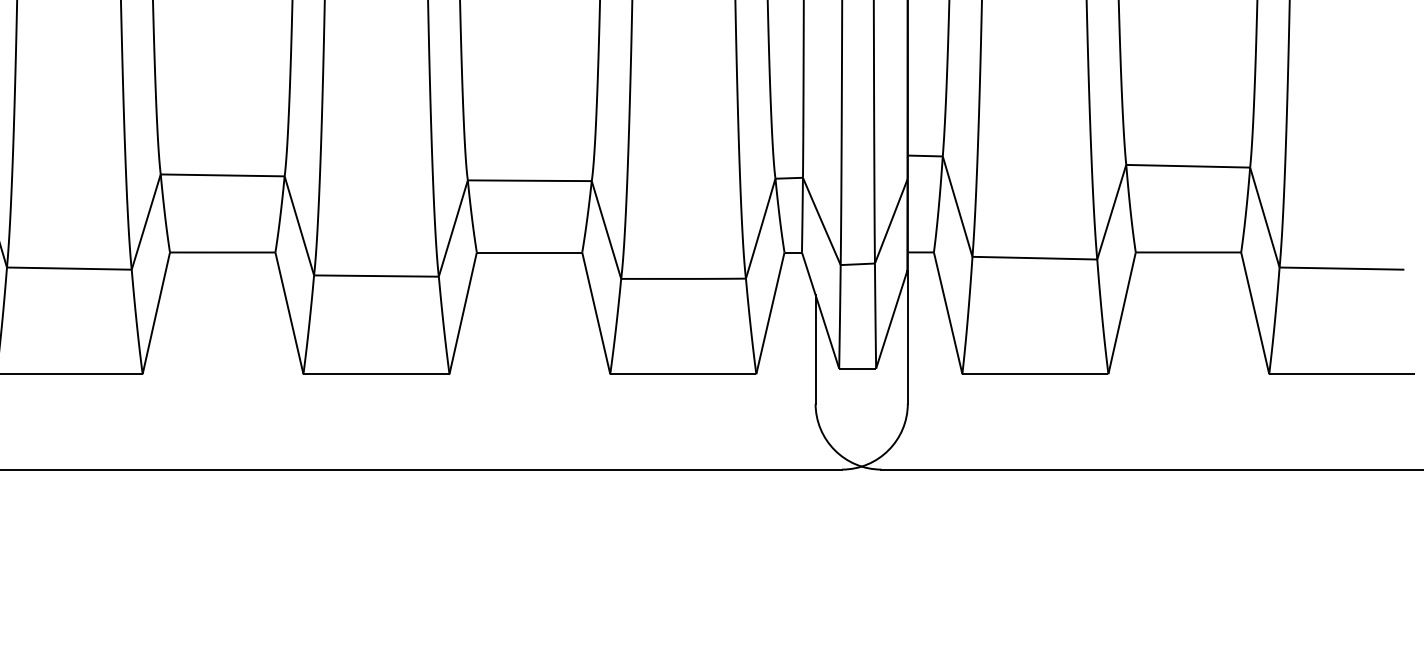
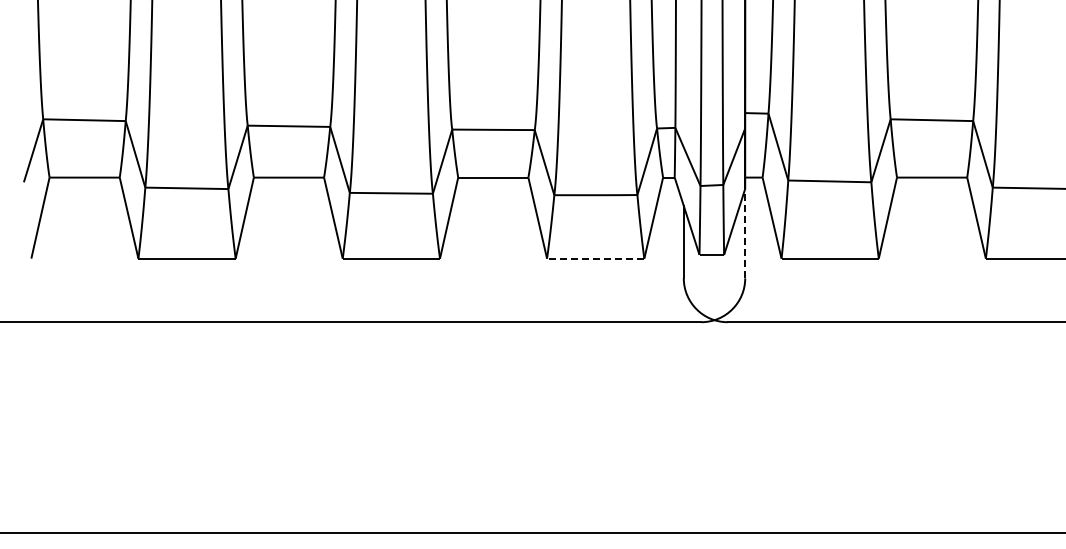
line: (908, 336) -> (745, 233), solid -> dashed
line: (683, 373) -> (595, 258), solid -> dashed

